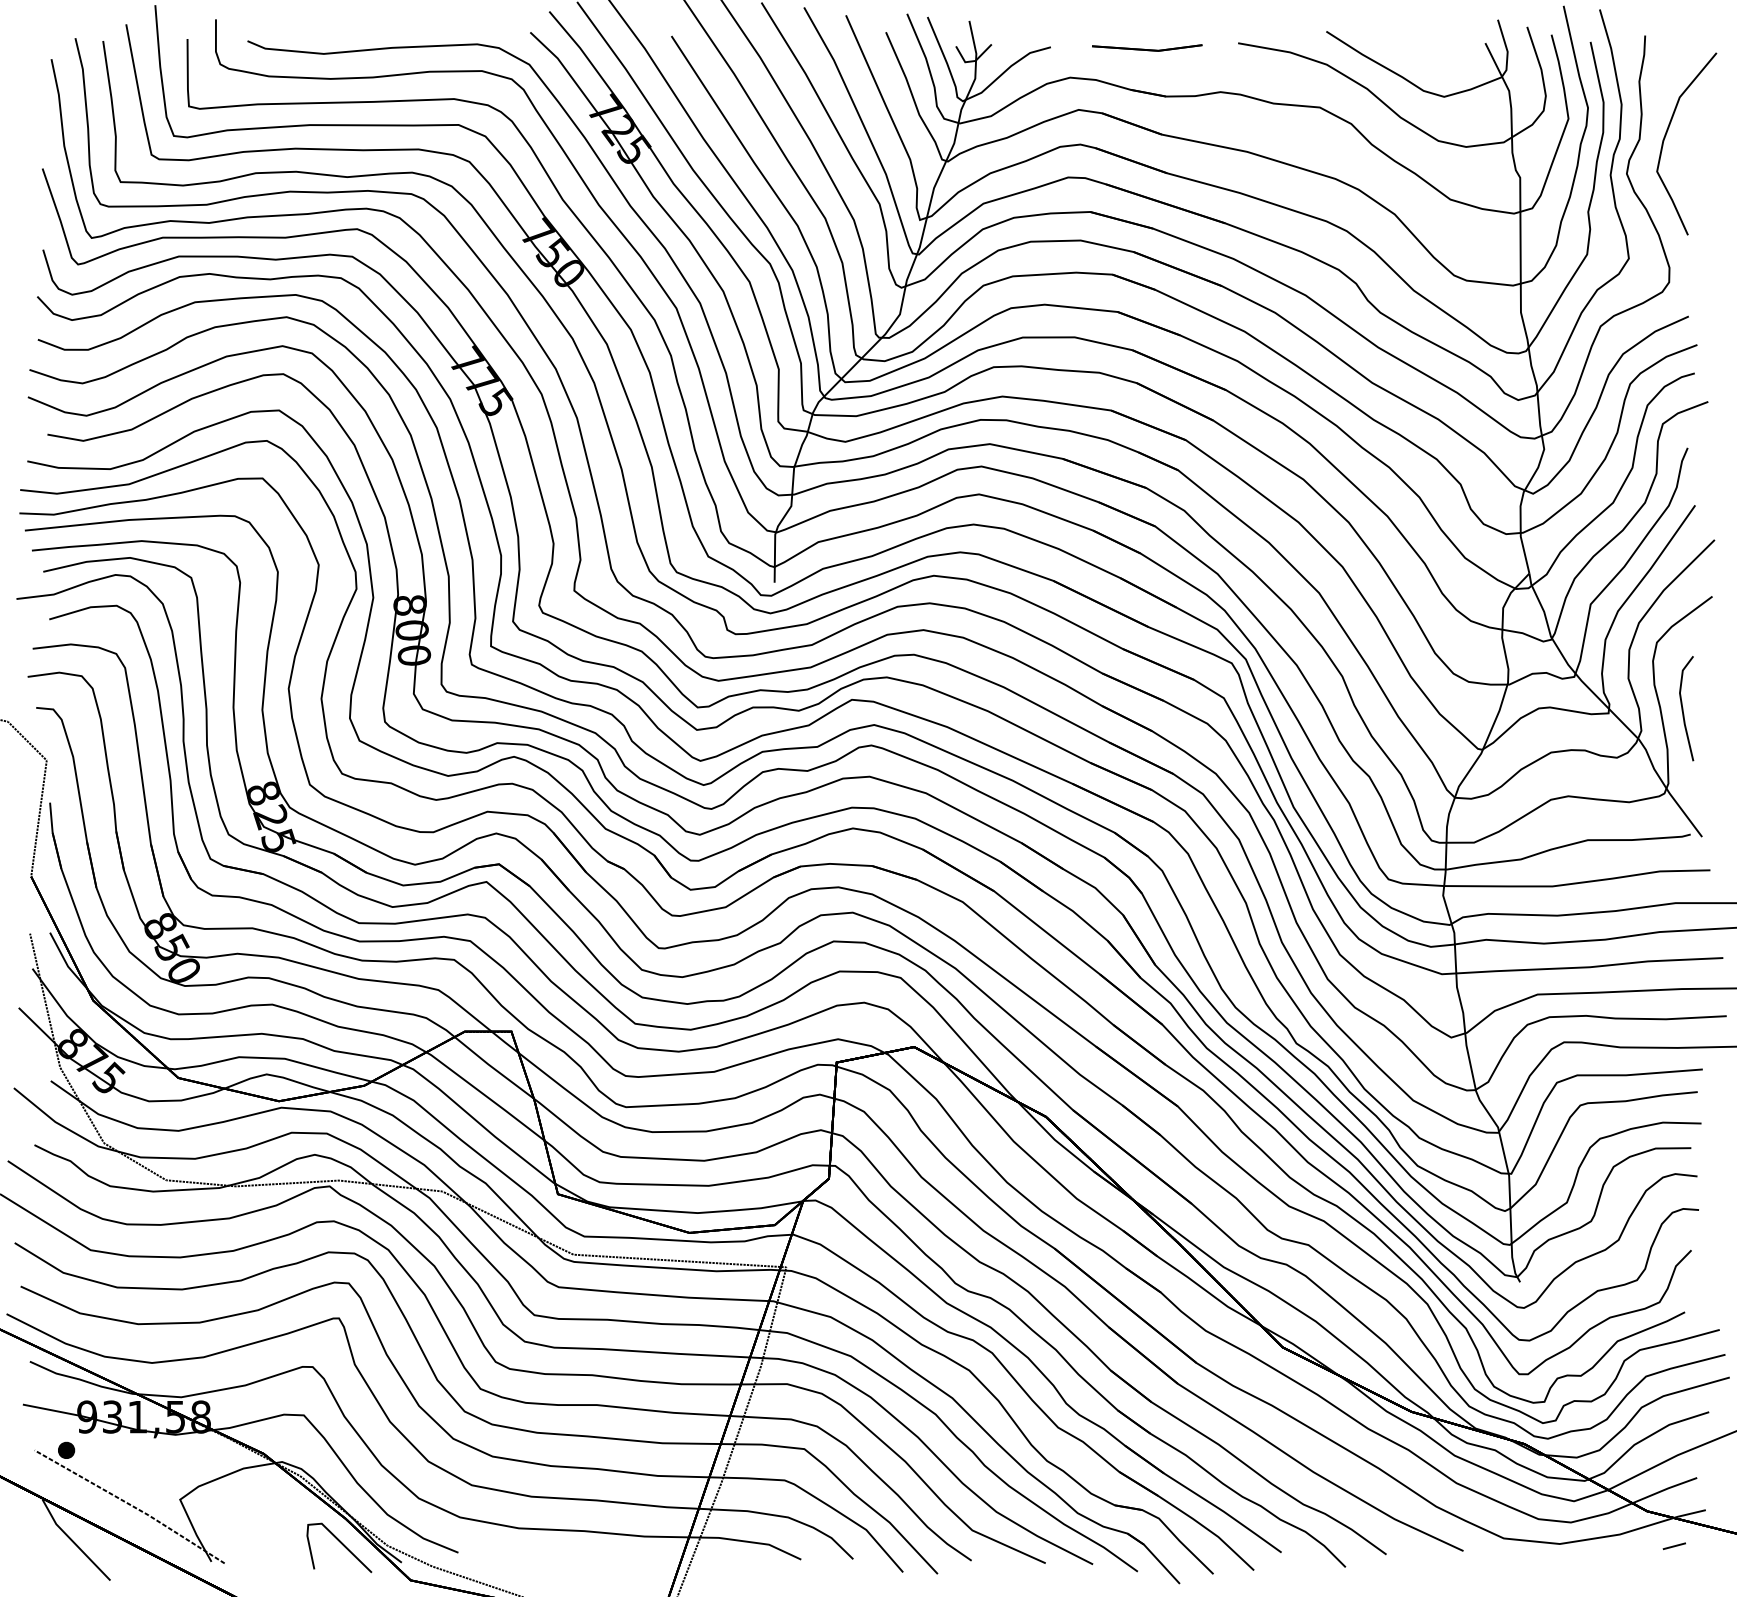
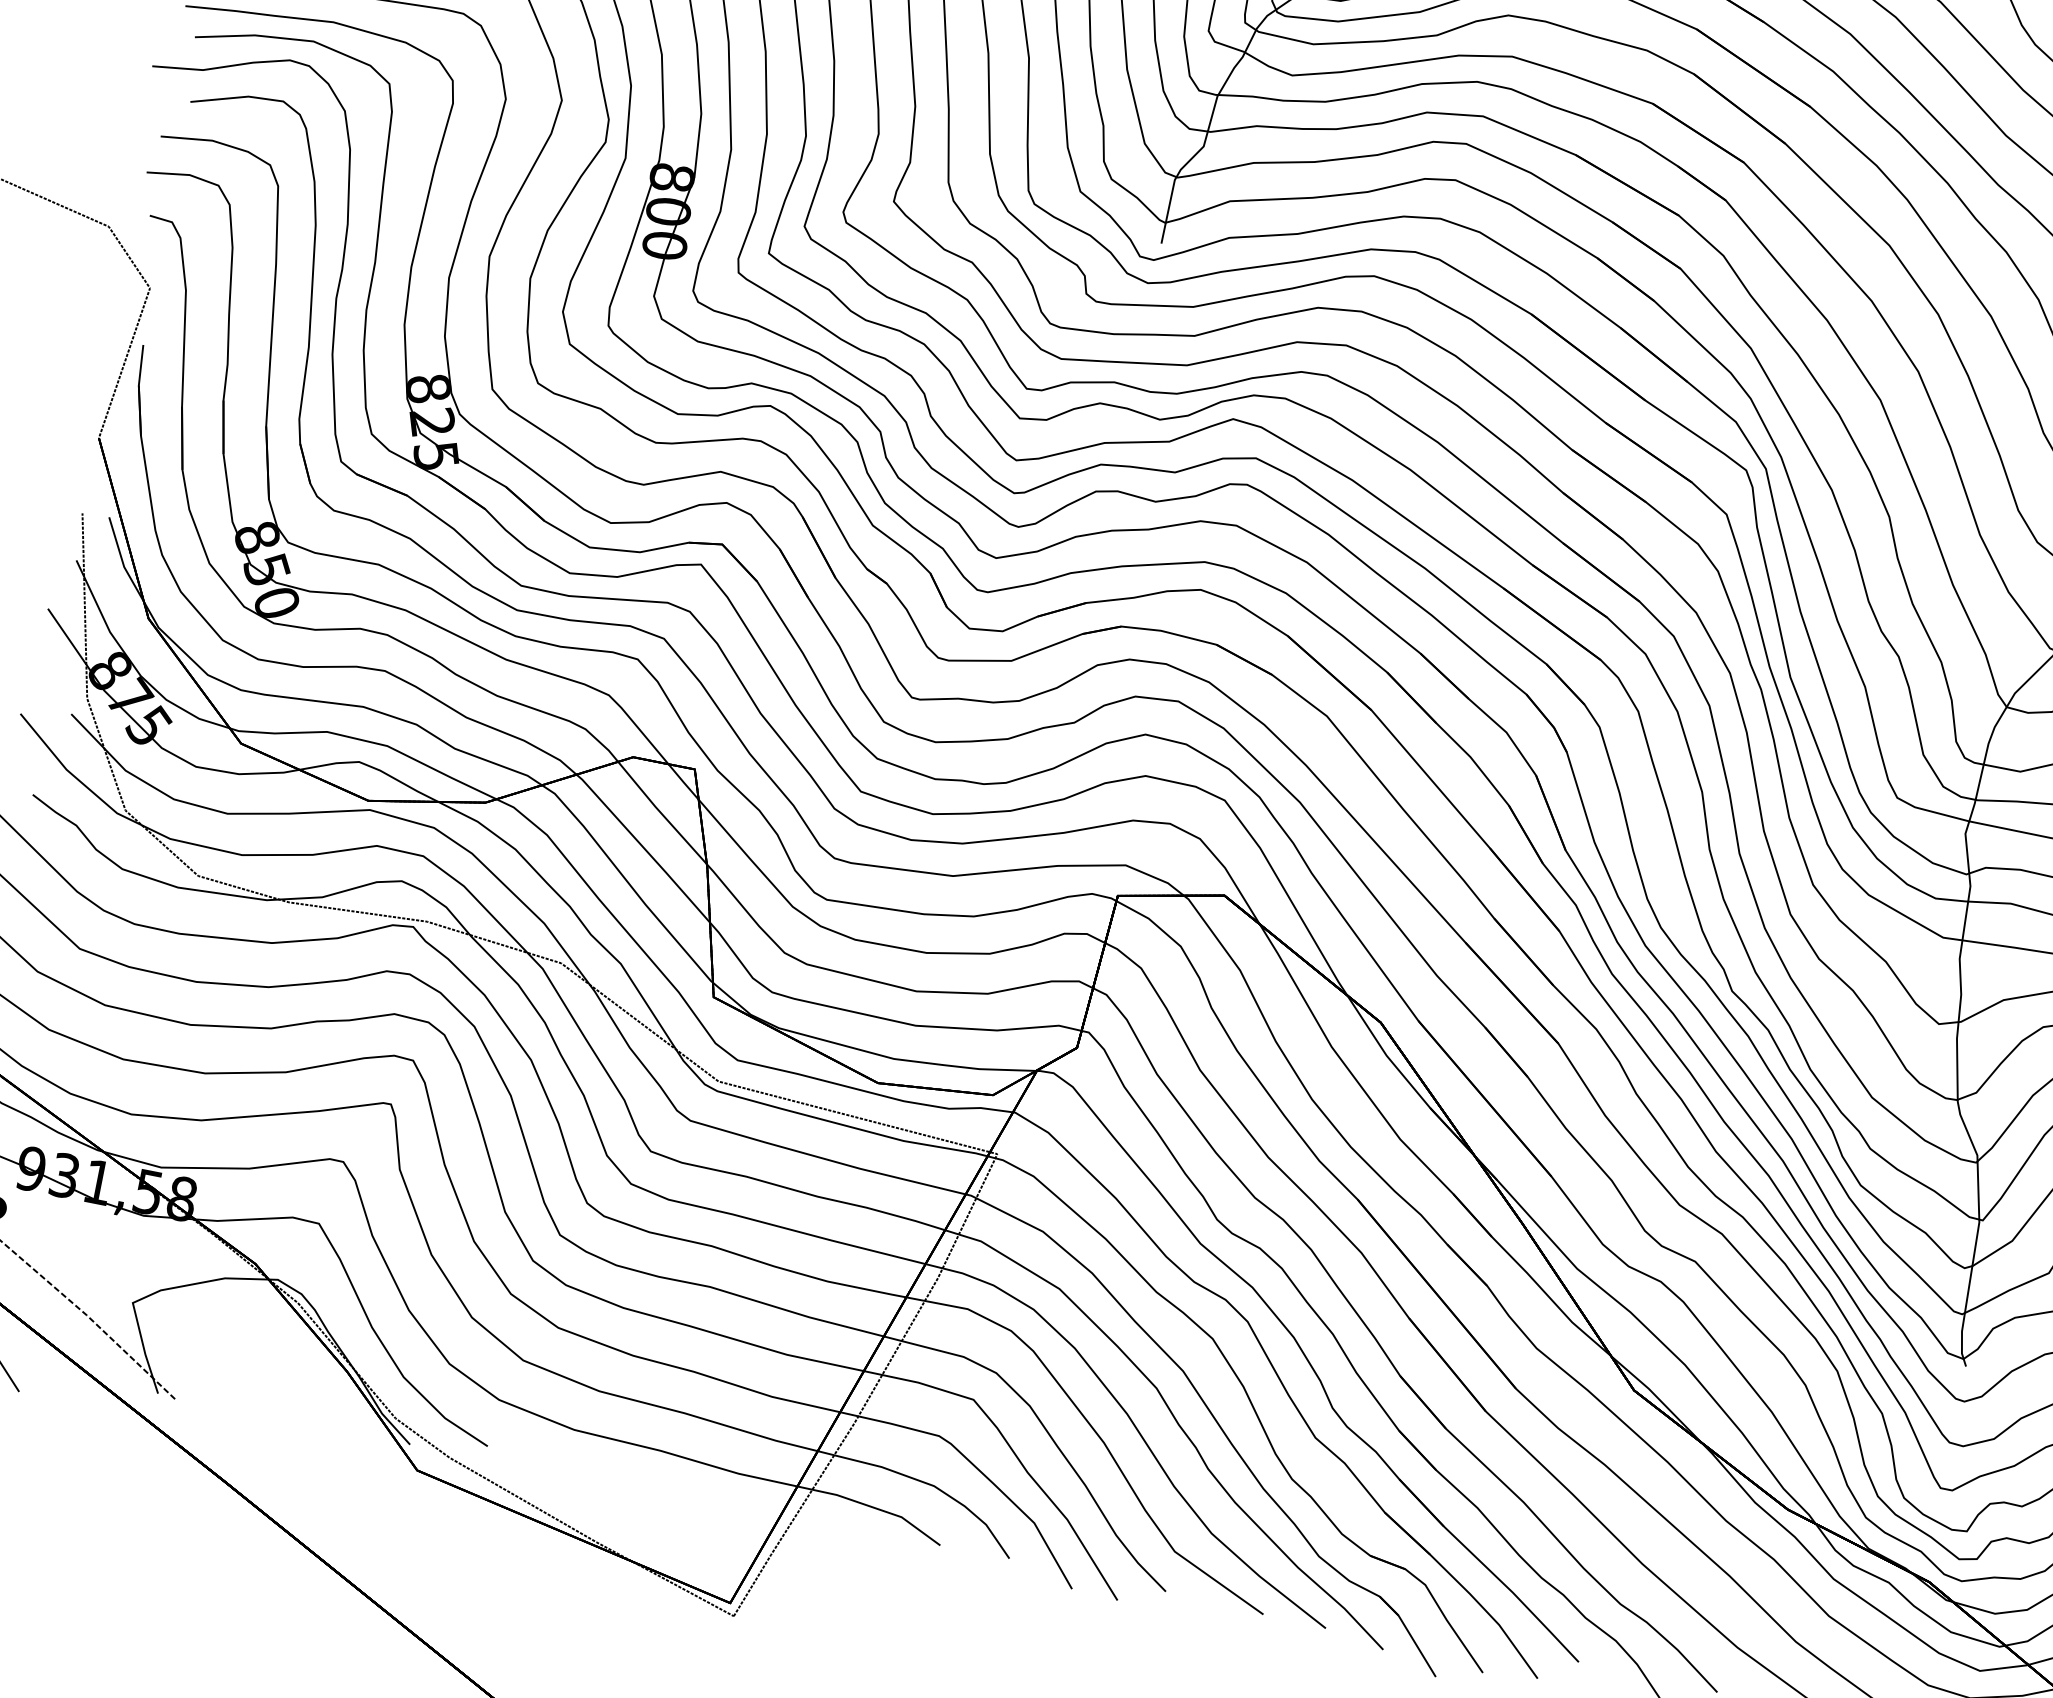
line: (341, 1544) -> (334, 1404), removed

